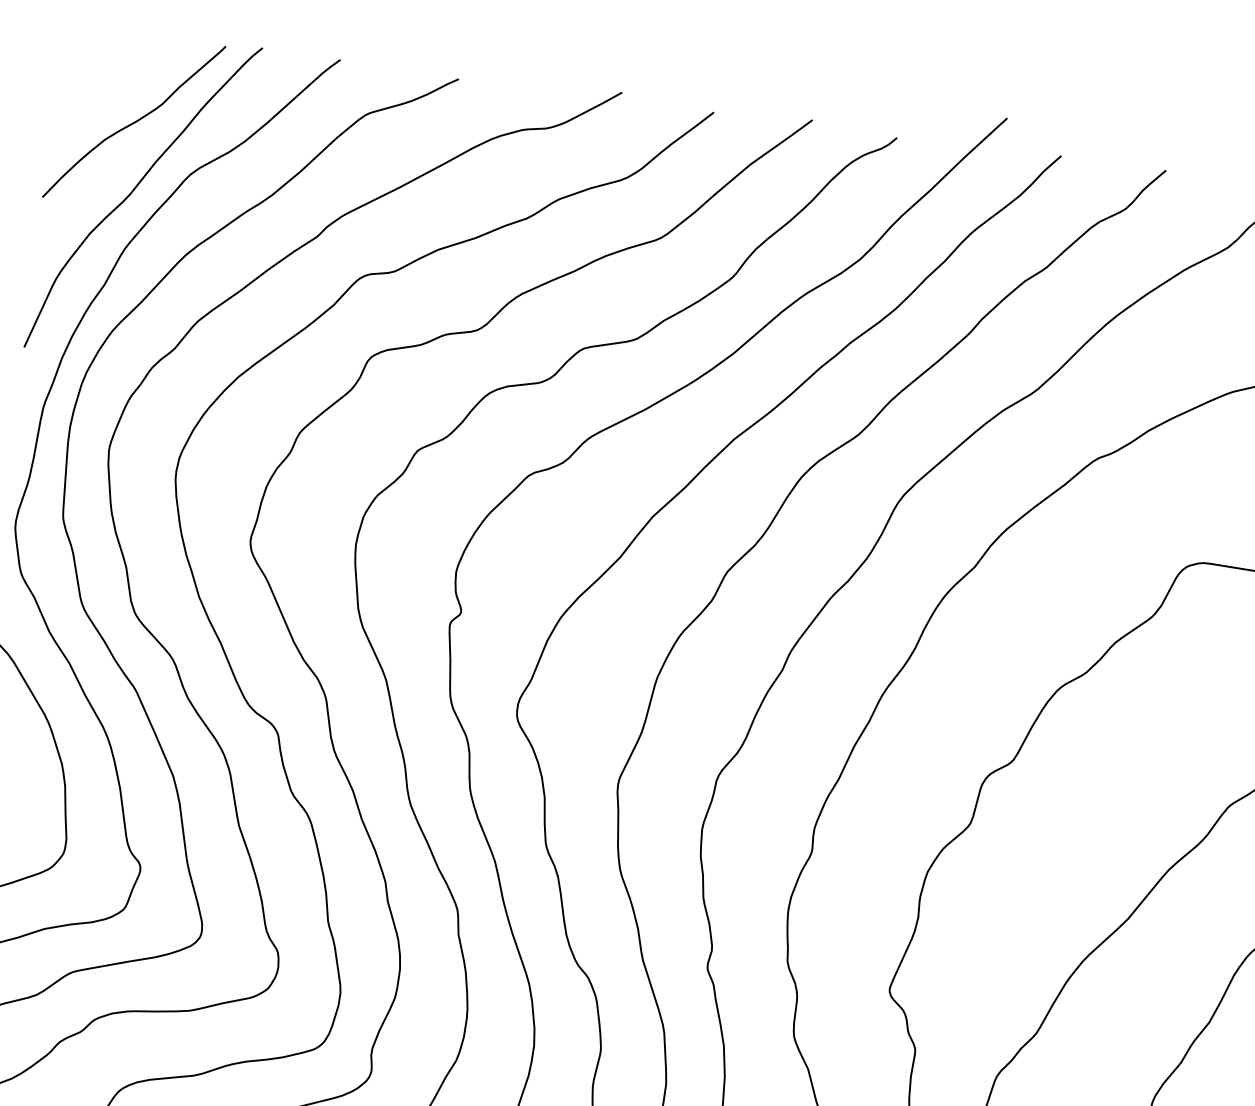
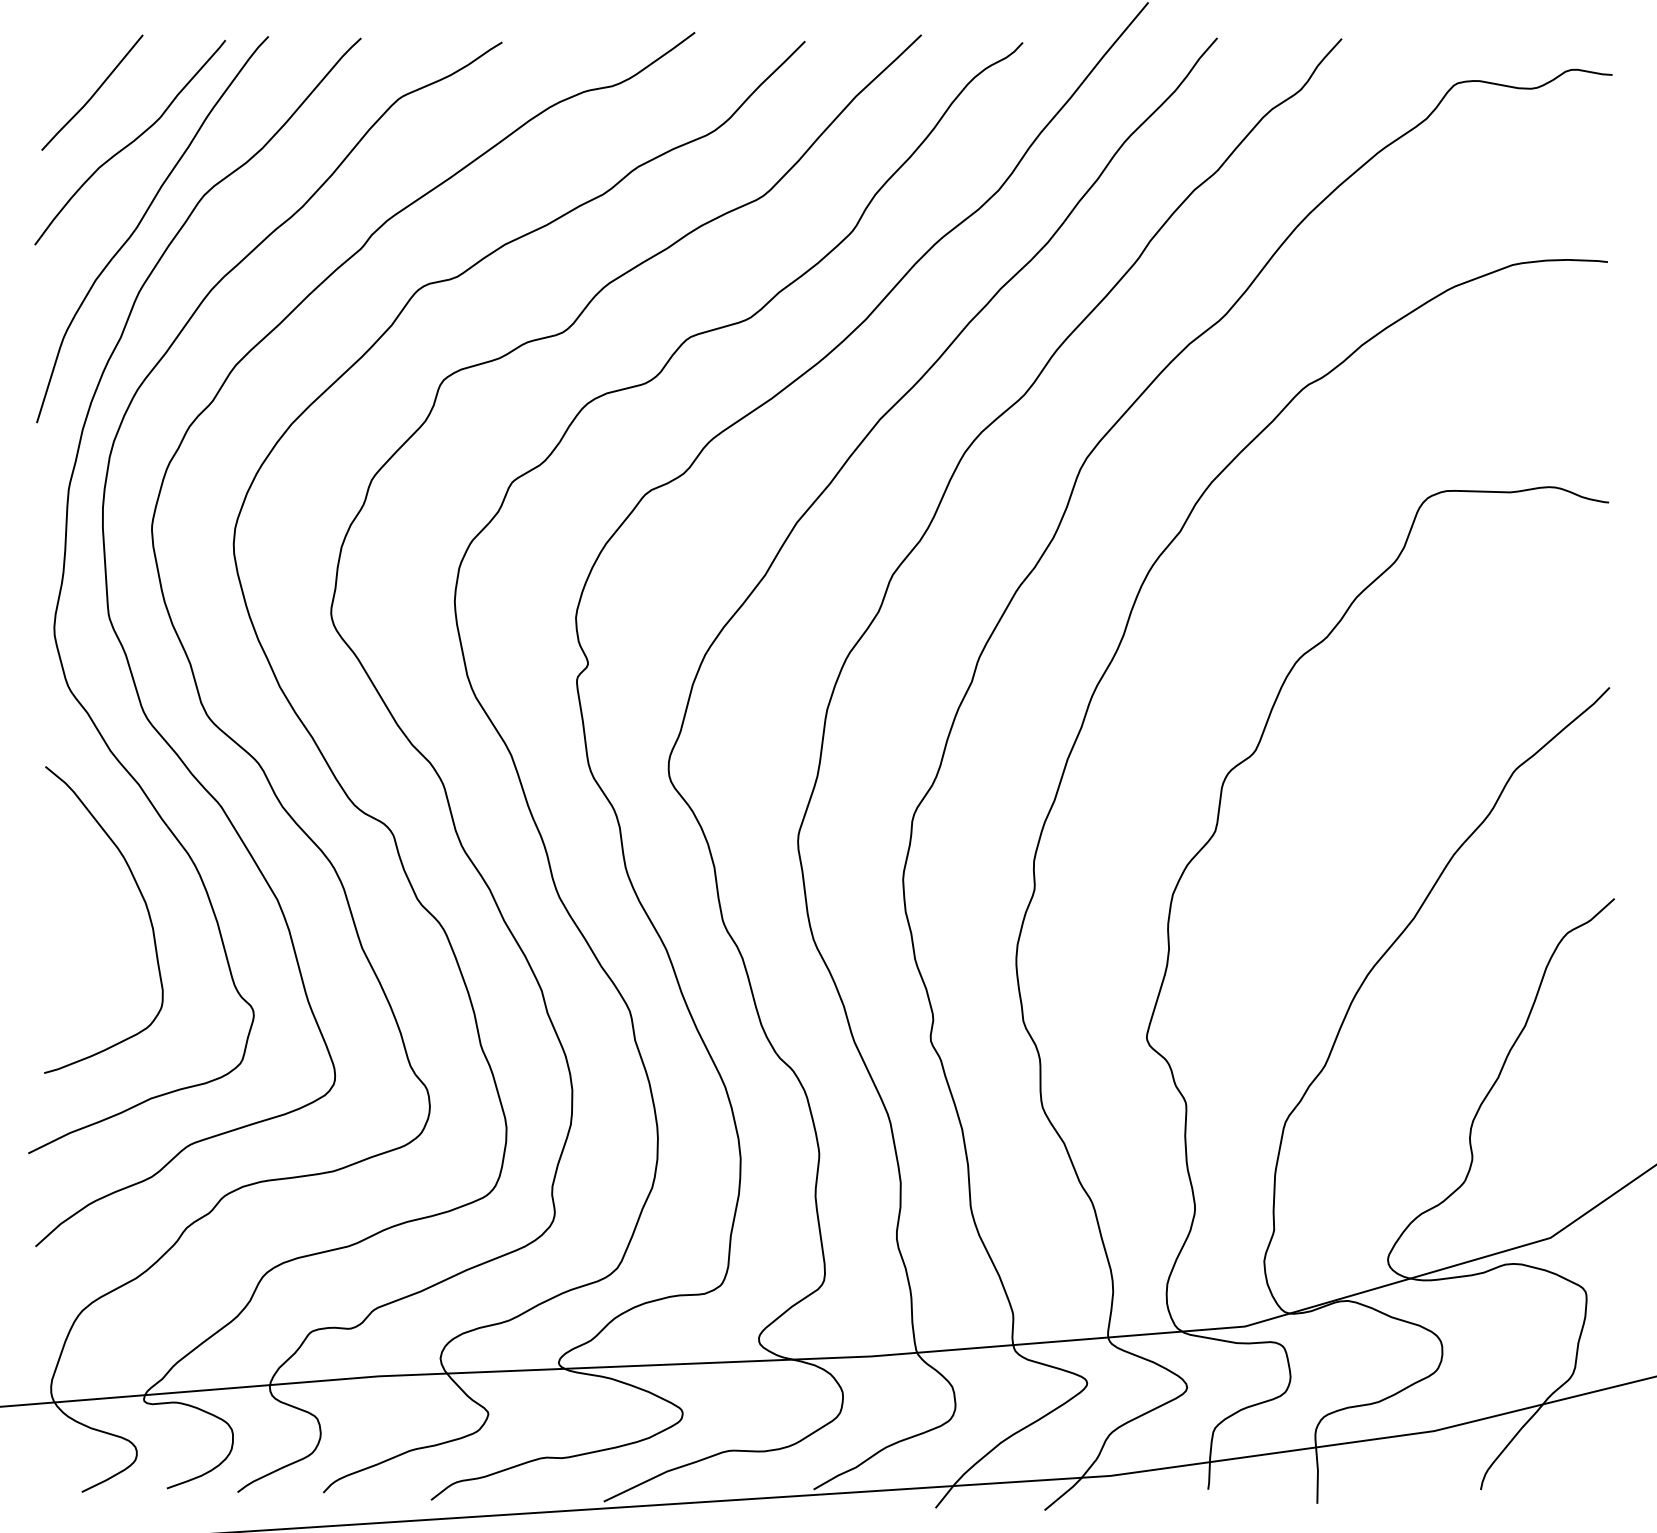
line: (108, 76) -> (93, 93), added

